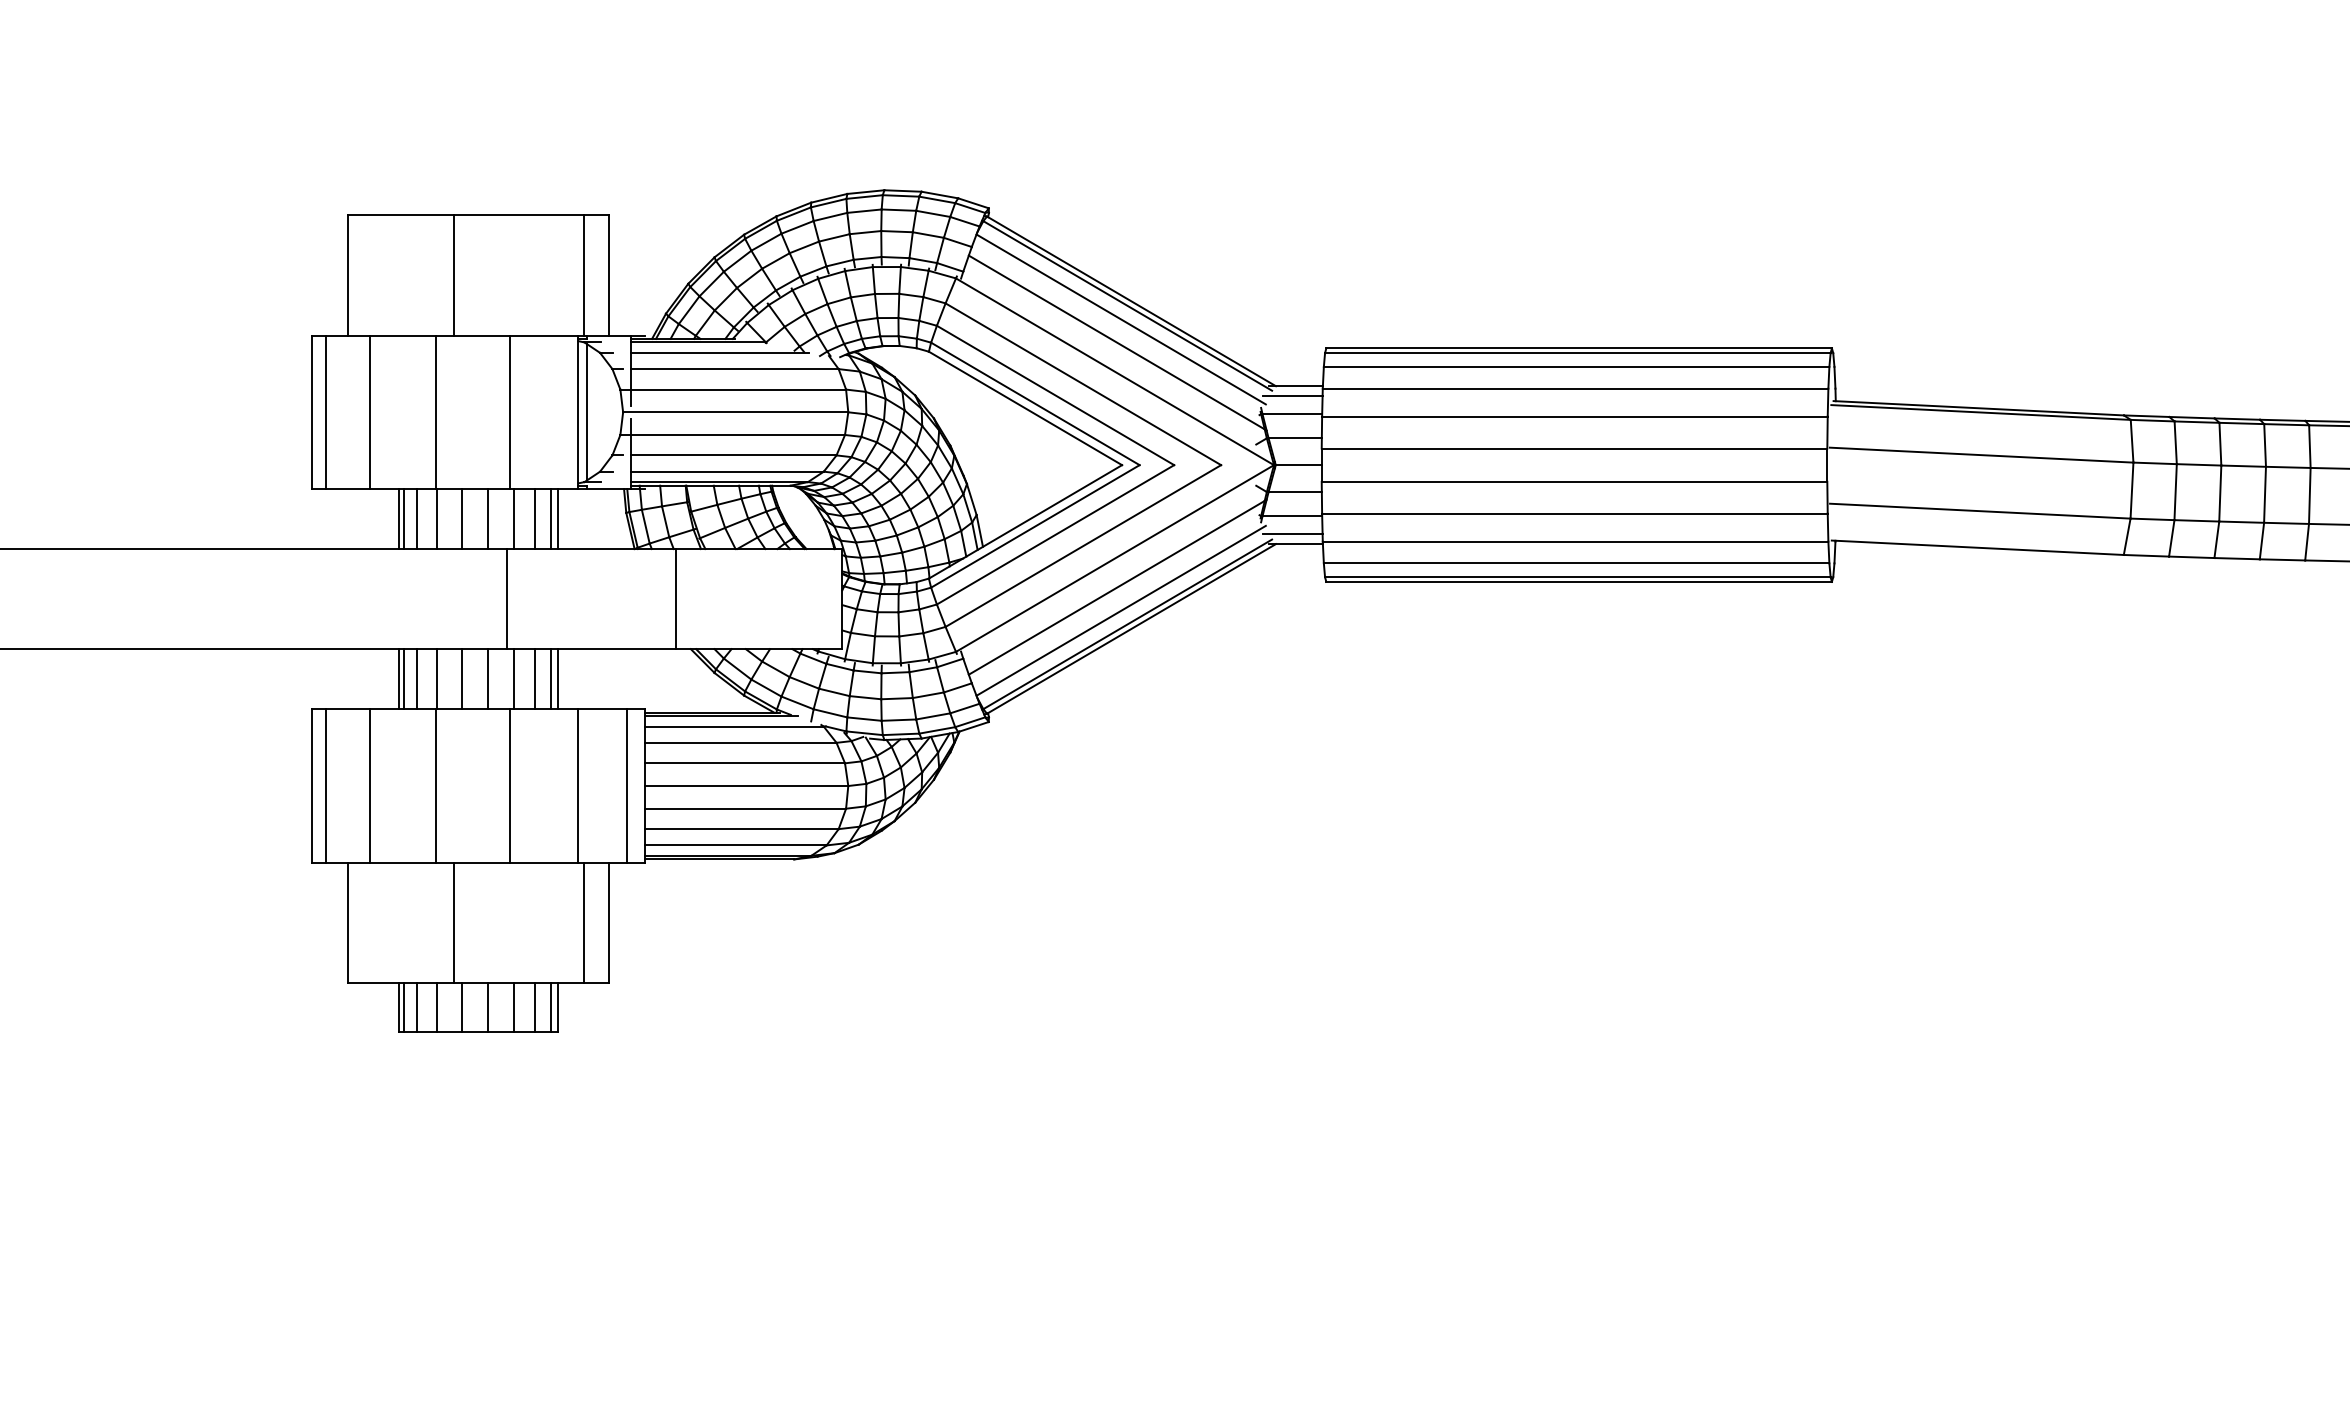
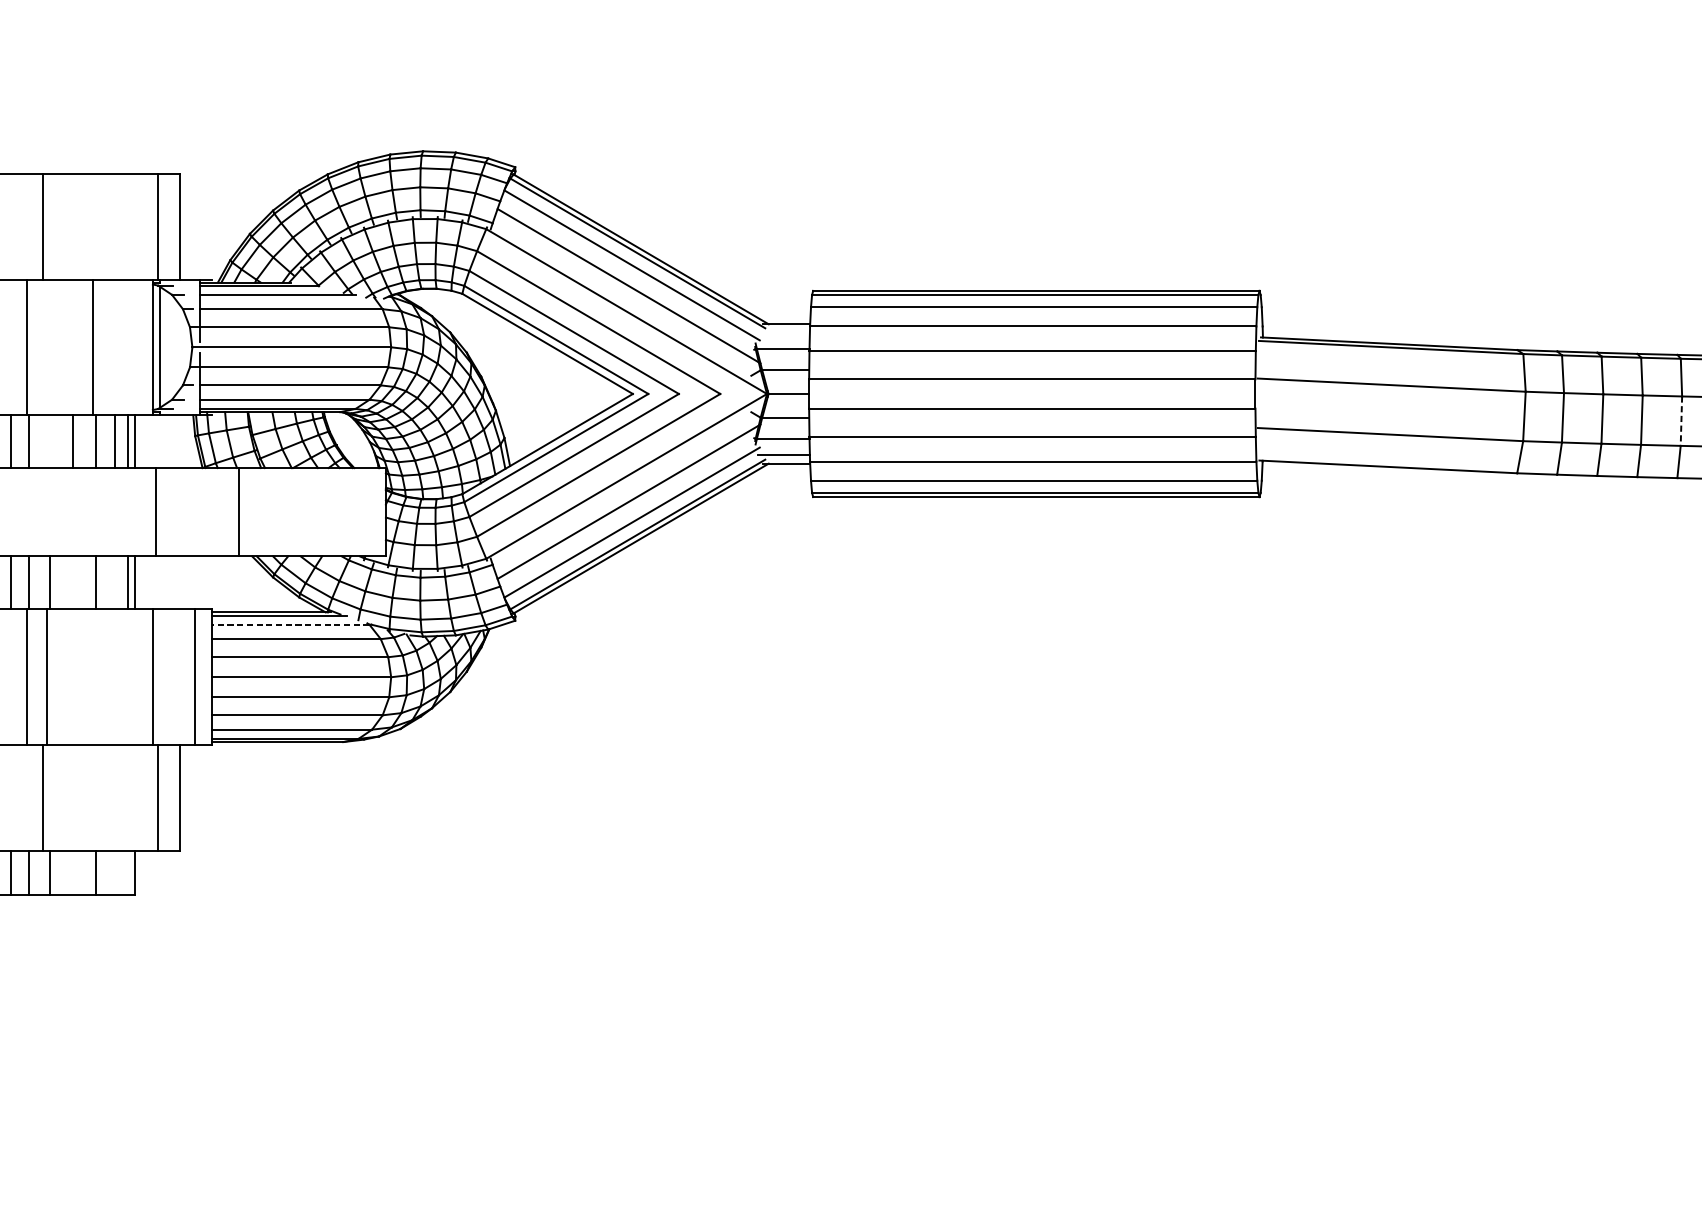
line: (1292, 395) -> (783, 332), removed
line: (2309, 496) -> (1681, 421), solid -> dashed
line: (462, 519) -> (50, 441), removed
line: (506, 599) -> (155, 512), moved
line: (488, 679) -> (73, 583), removed
line: (535, 679) -> (115, 583), removed
line: (734, 726) -> (290, 624), solid -> dashed
line: (510, 785) -> (47, 676), moved
line: (488, 1007) -> (73, 872), removed
line: (535, 1007) -> (115, 872), removed
line: (550, 1007) -> (128, 872), removed

